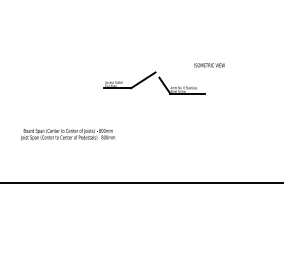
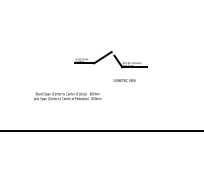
text: (209, 65) -> (124, 80), moved
text: (68, 134) -> (67, 96), moved

